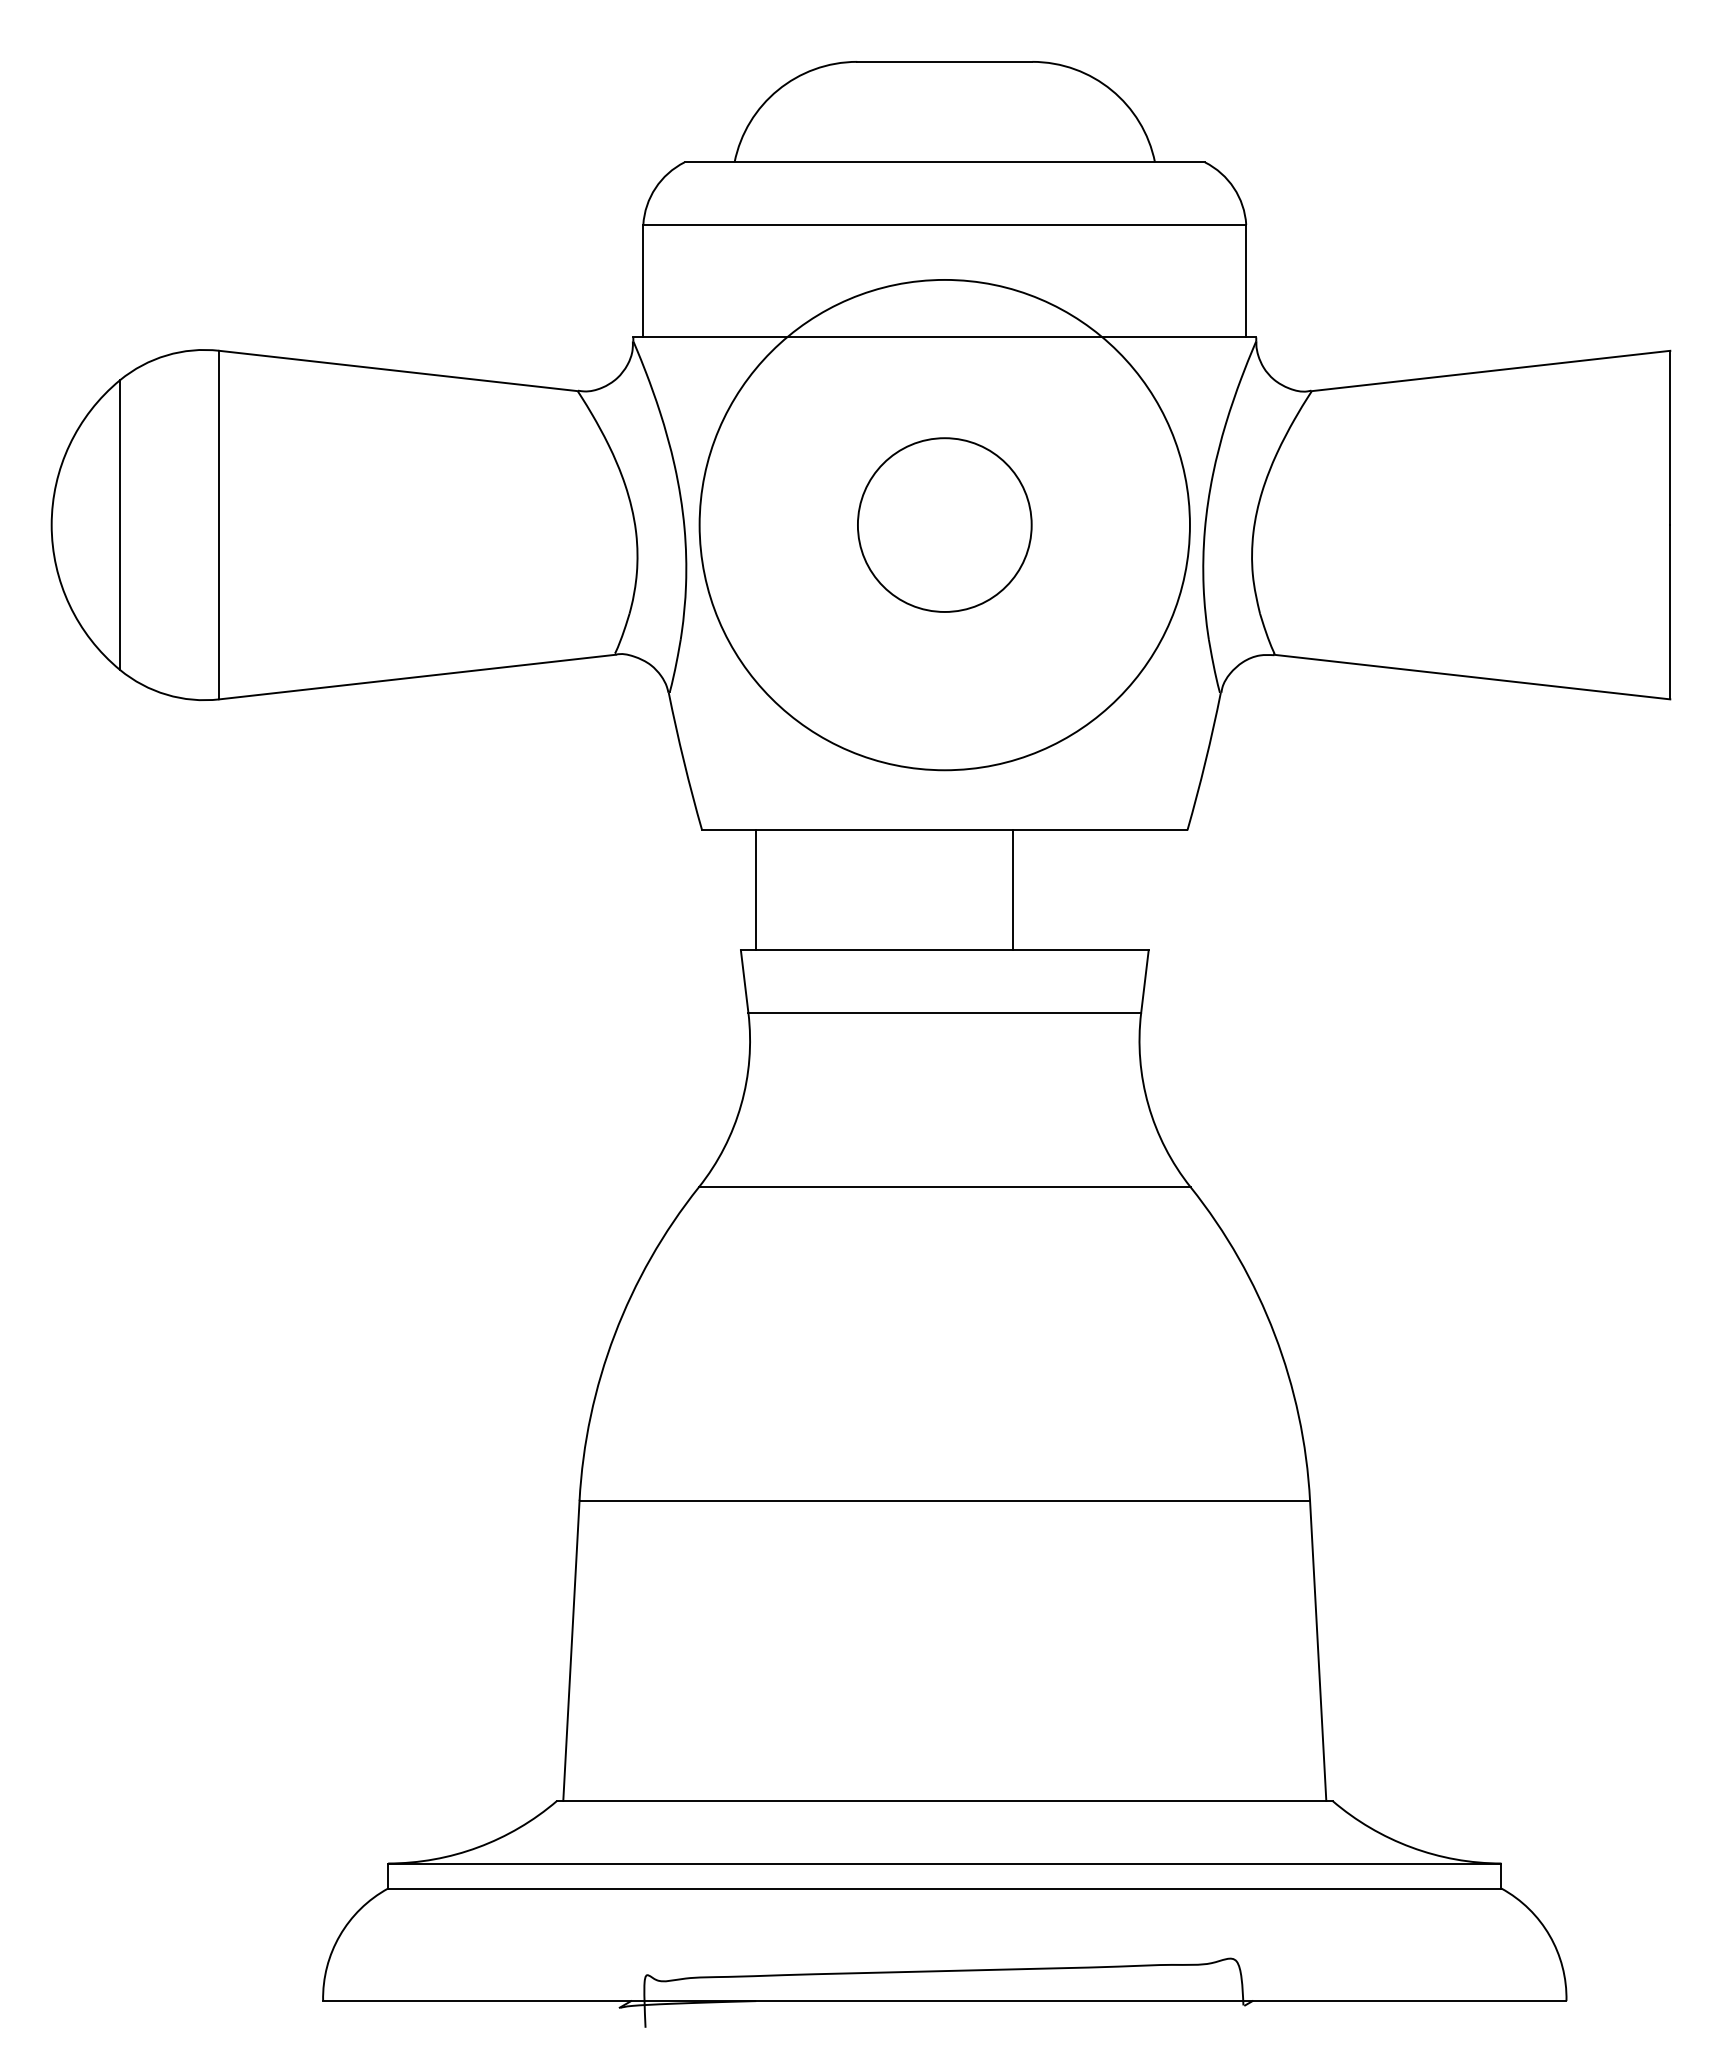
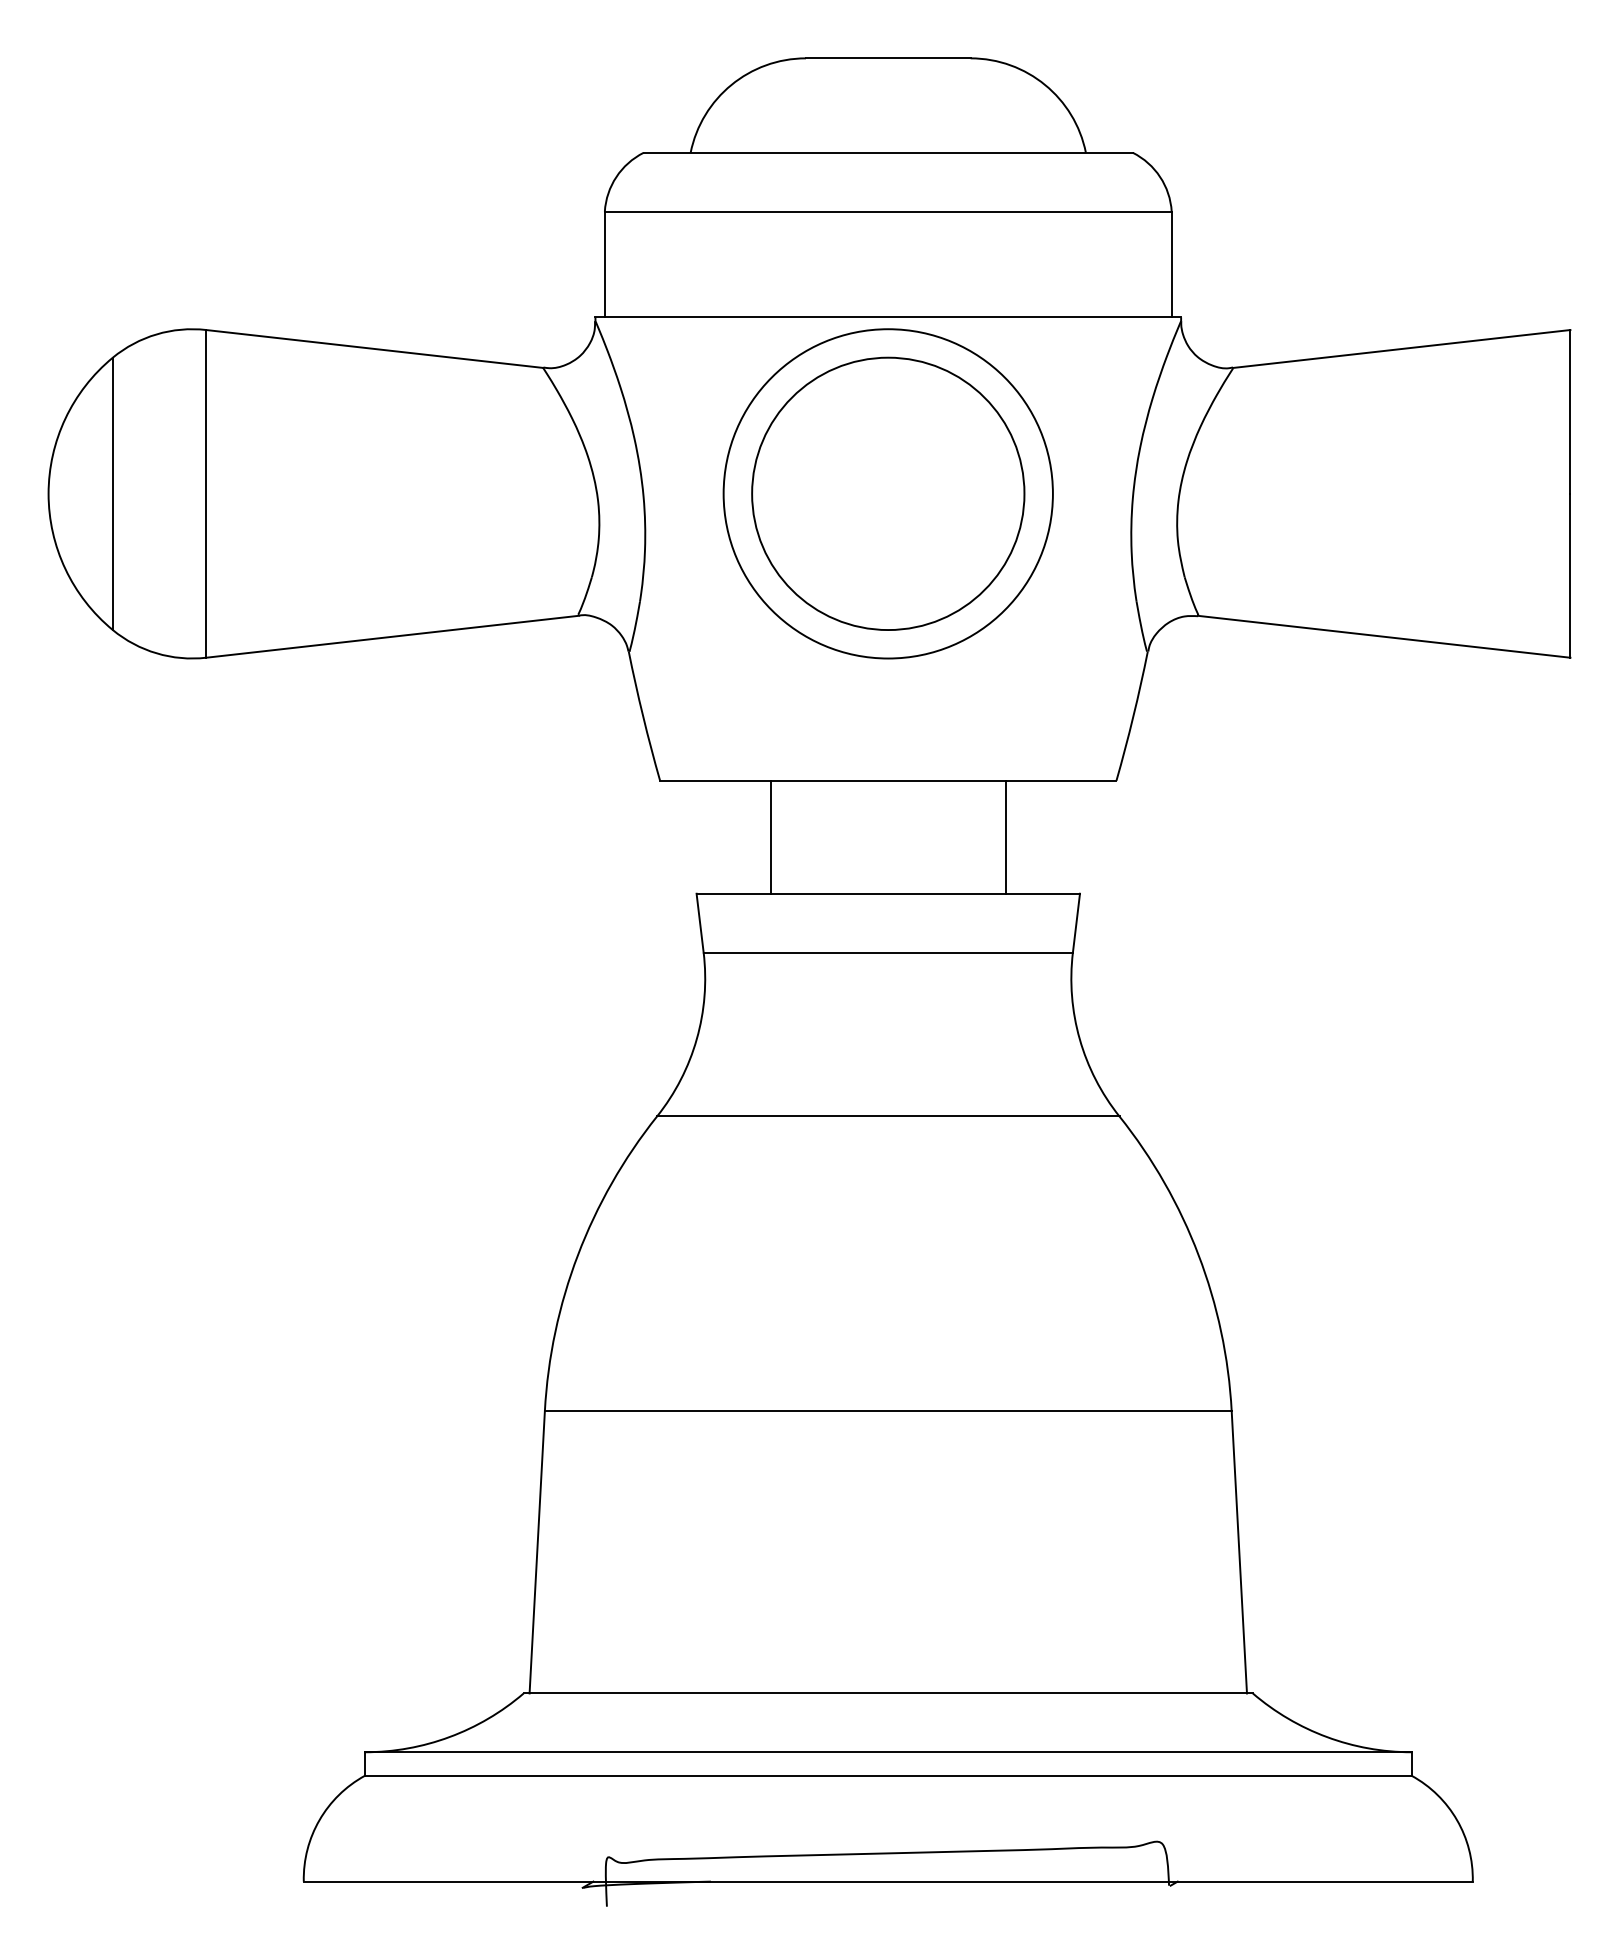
circle: (944, 524) -> (888, 493), size x0.71
circle: (944, 524) -> (888, 493), size x1.67
line: (755, 890) -> (770, 837), moved
line: (1012, 890) -> (1005, 837), moved

